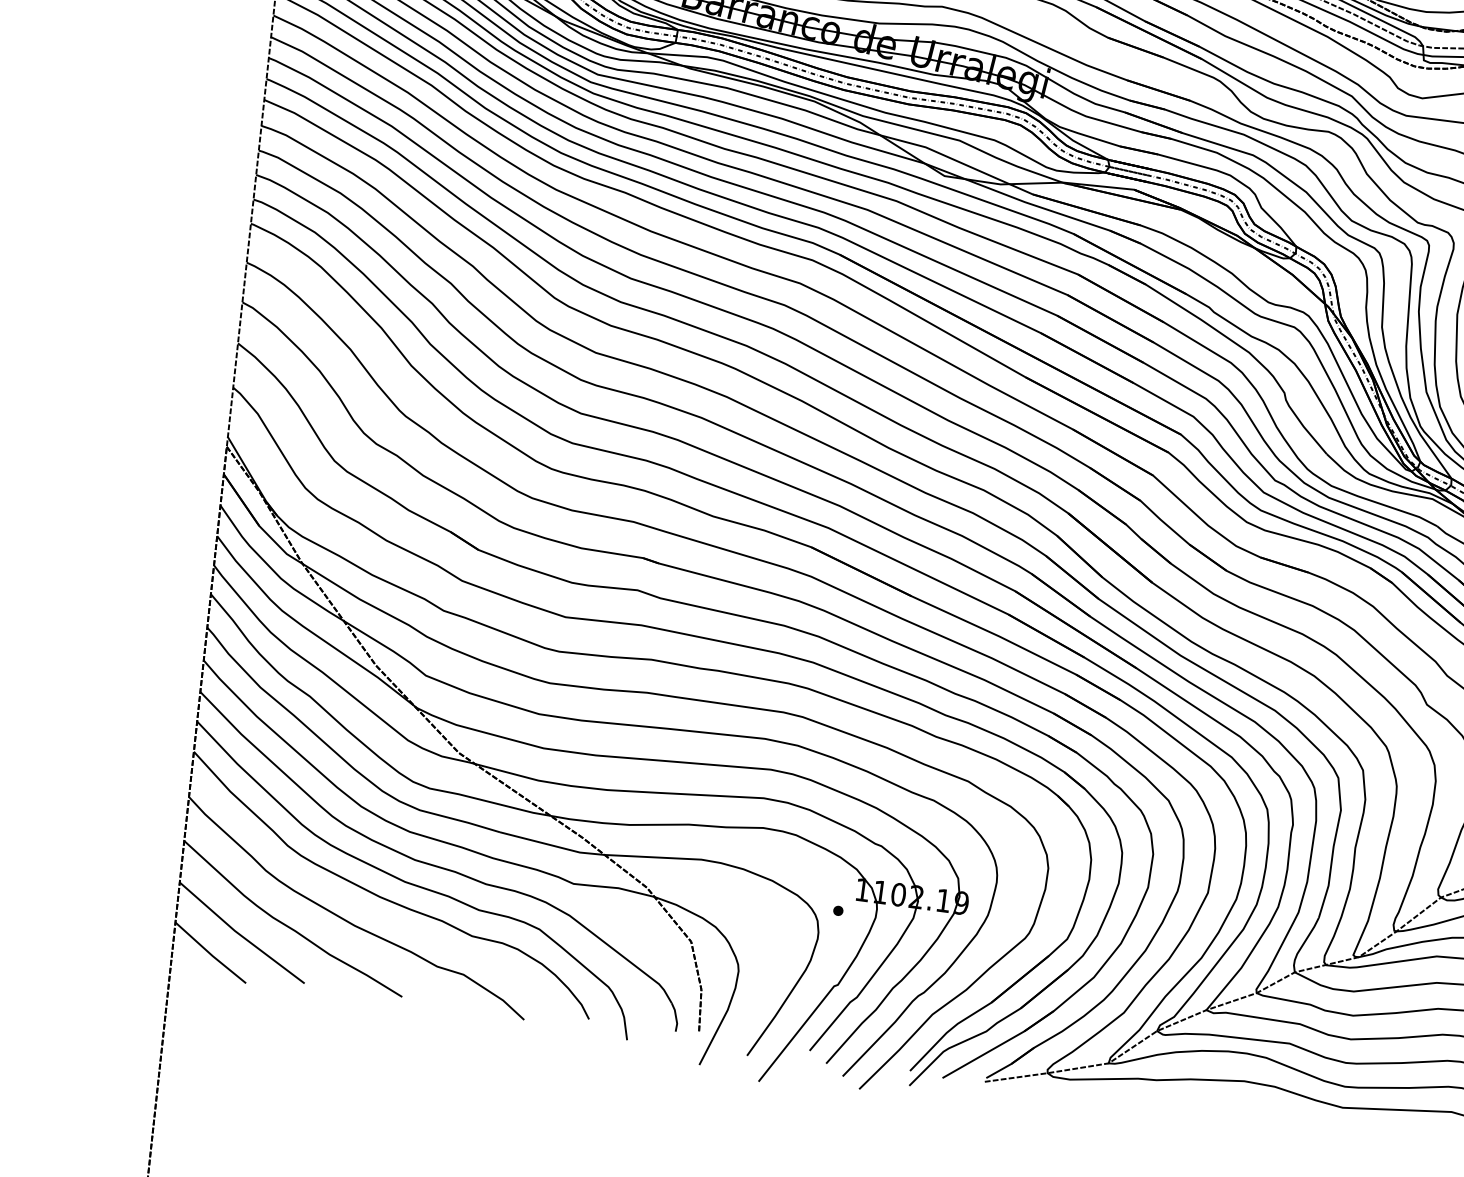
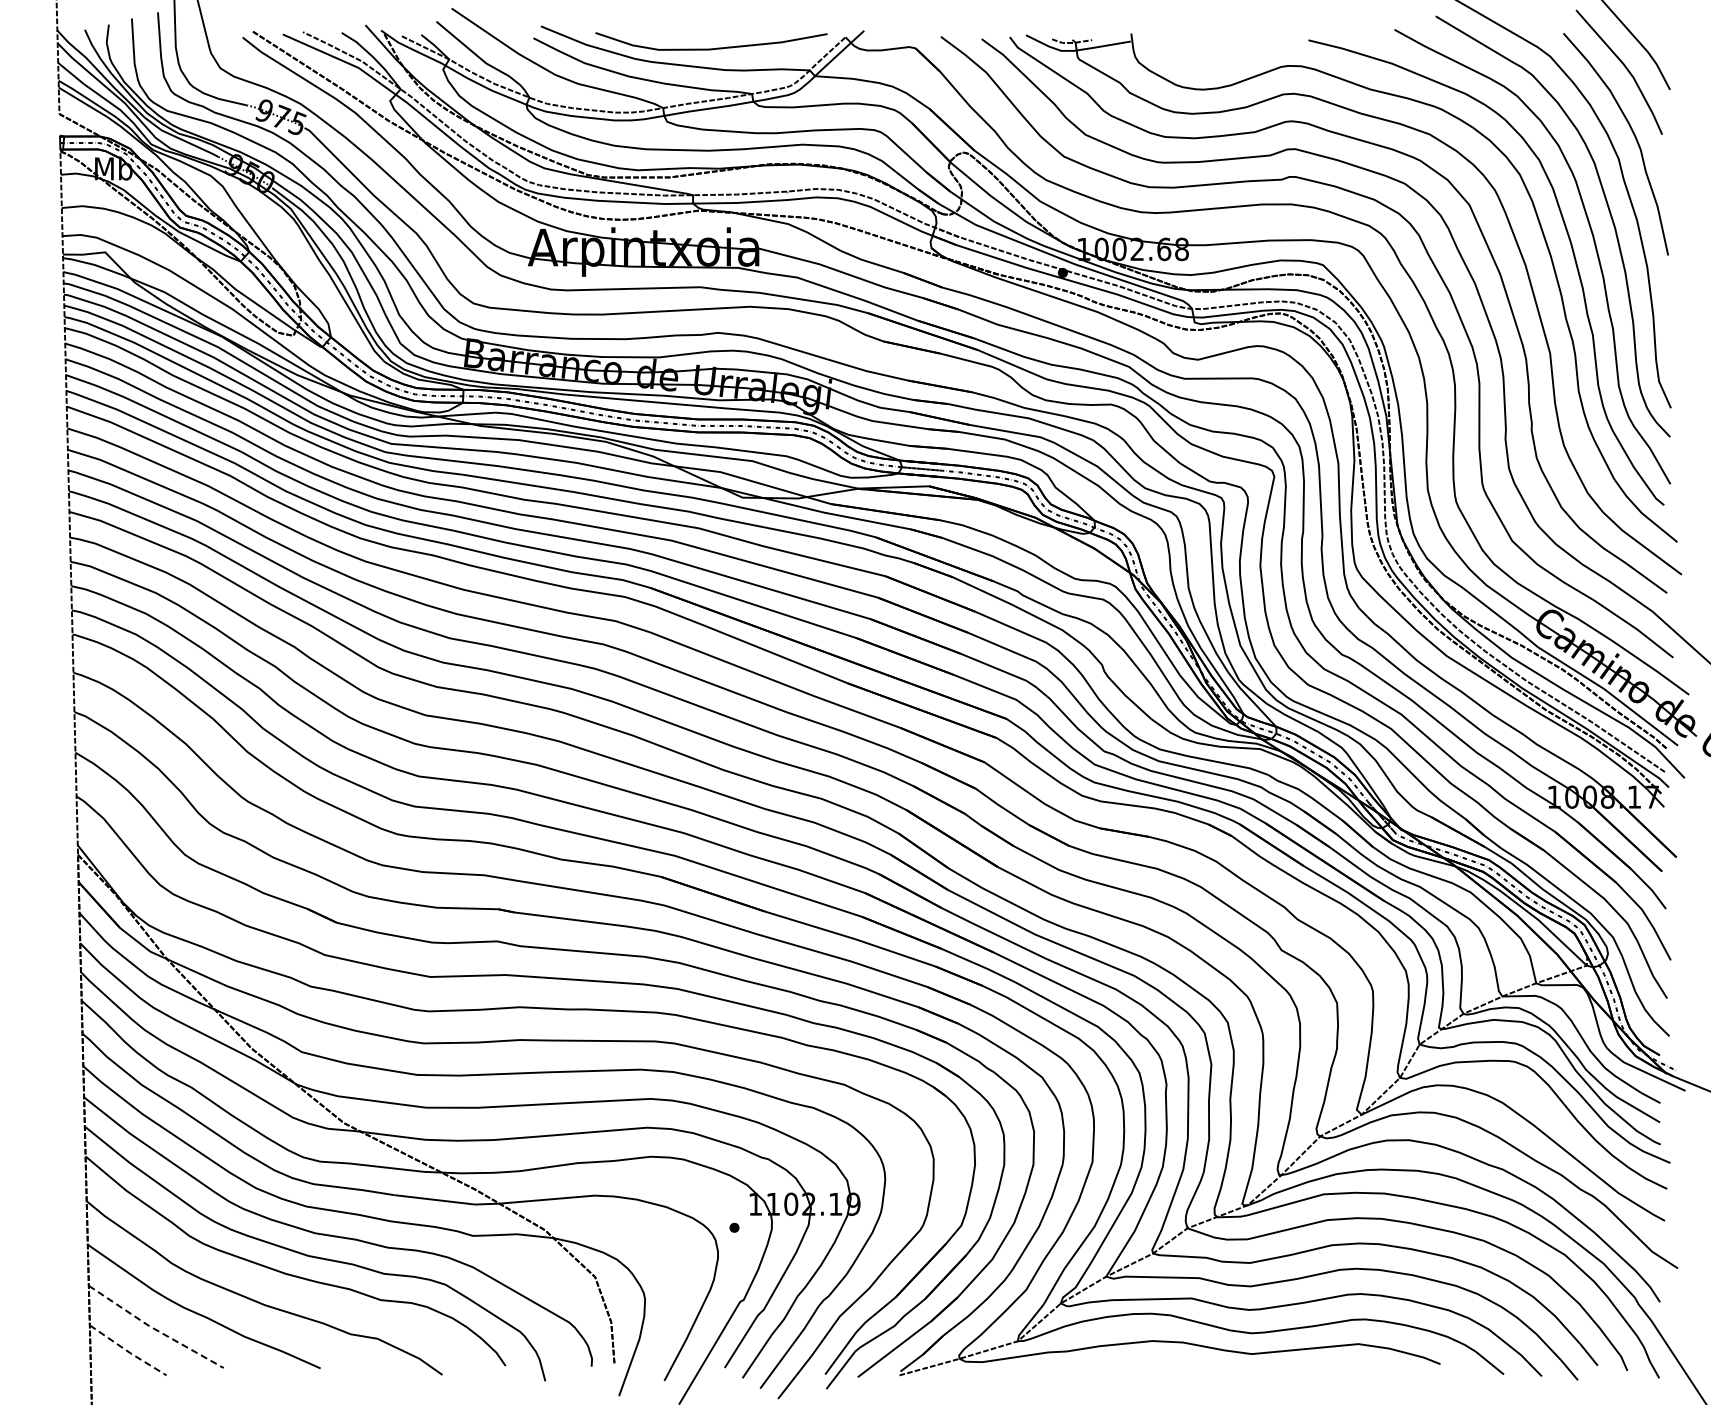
line: (240, 934) -> (154, 1328), solid -> dashed
line: (210, 954) -> (128, 1351), solid -> dashed

